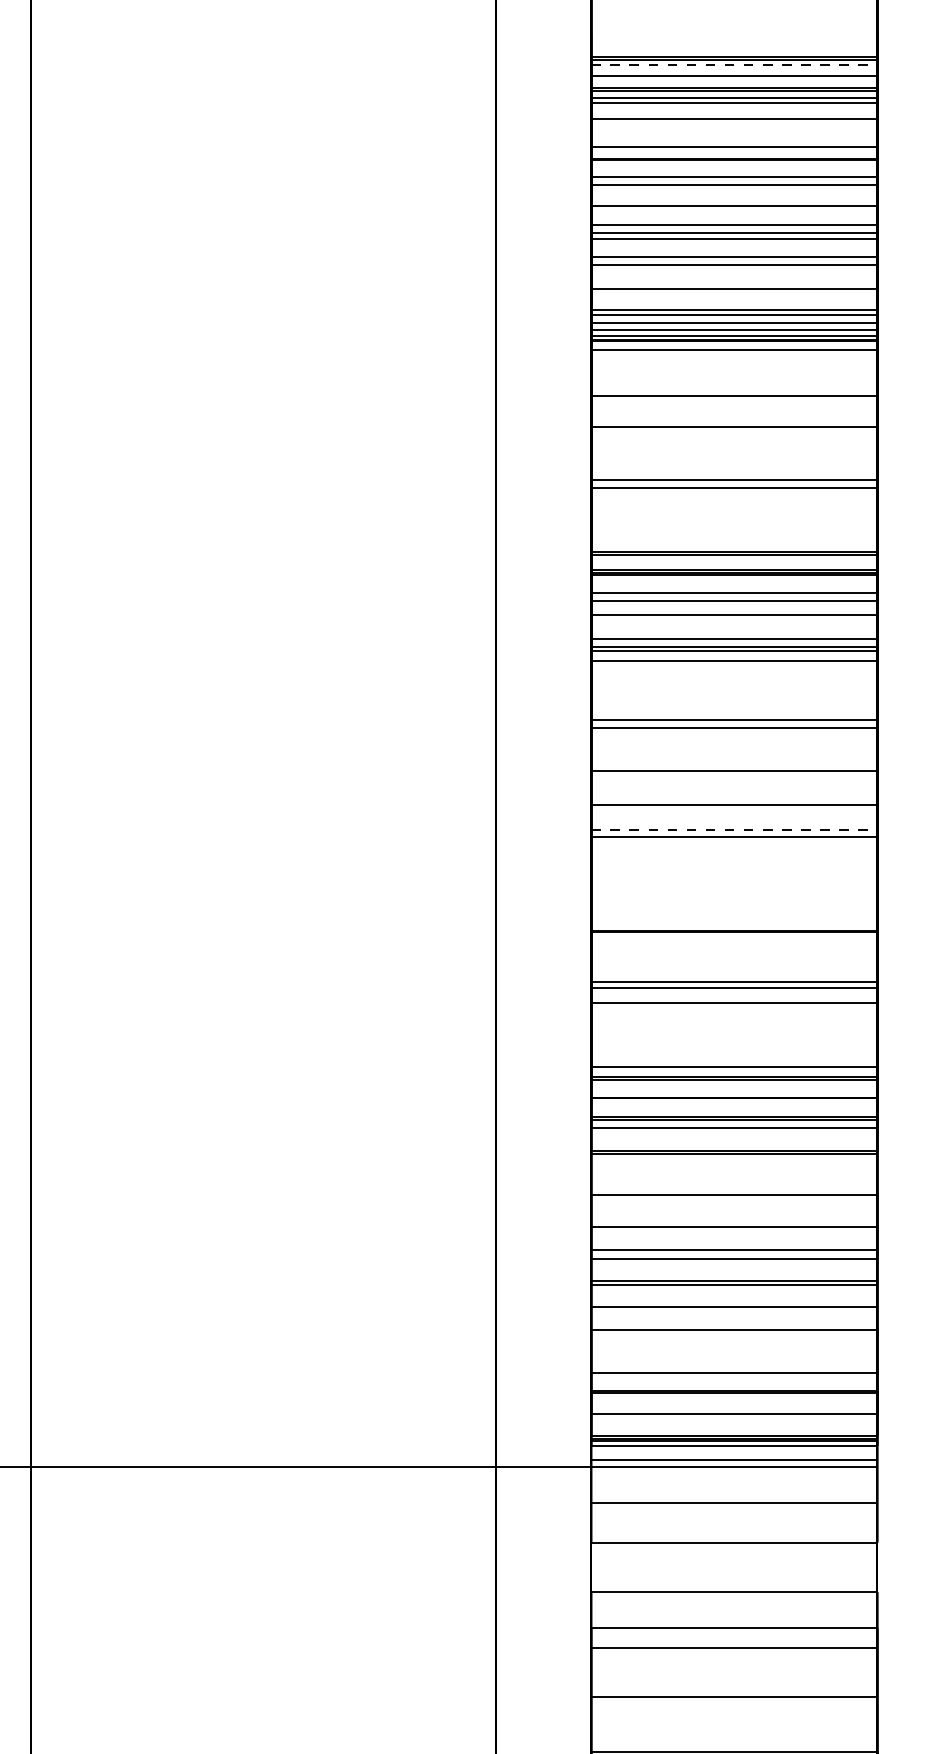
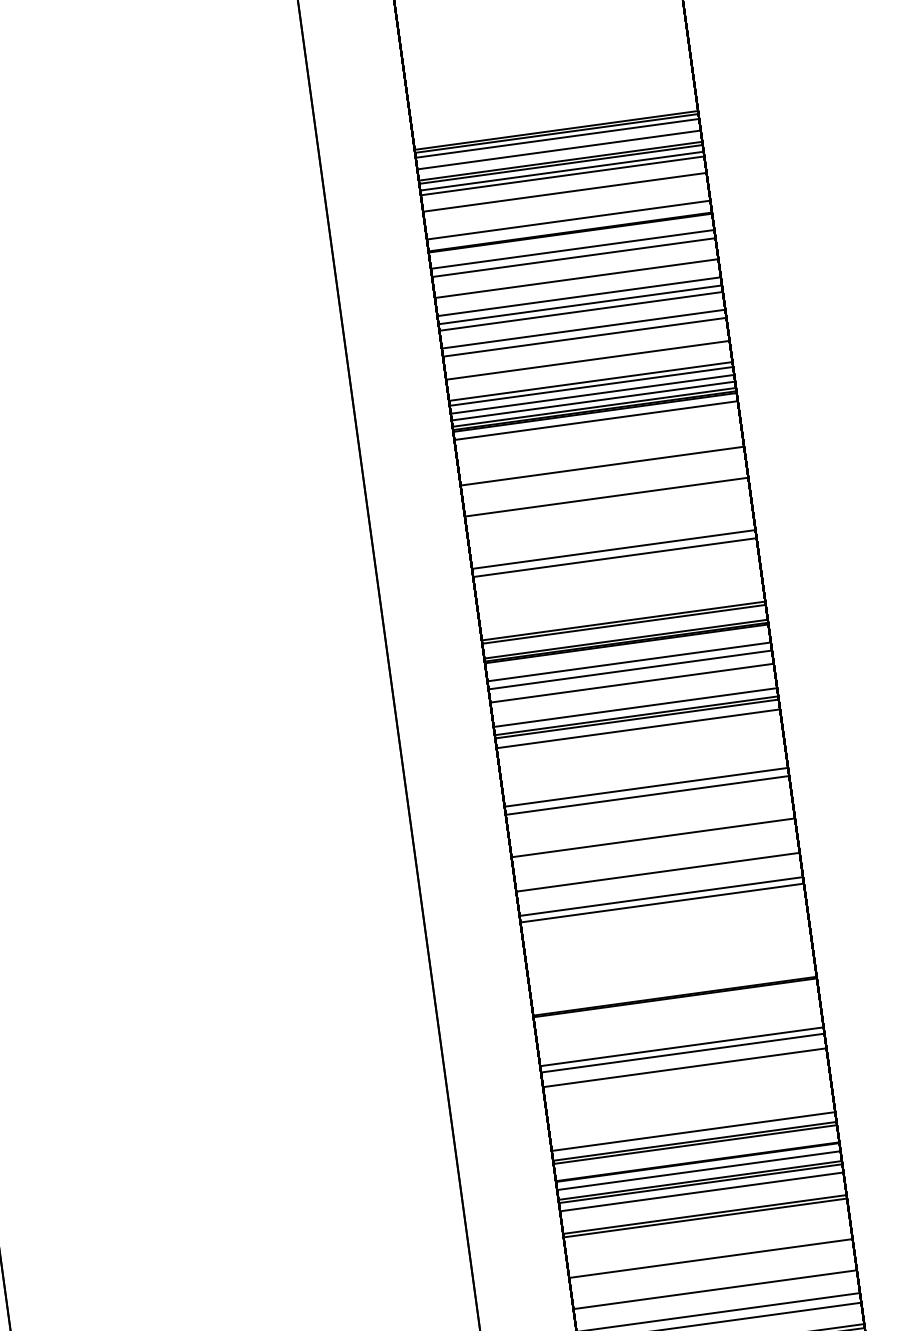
line: (734, 64) -> (557, 138), dashed -> solid
line: (734, 829) -> (661, 896), dashed -> solid
line: (734, 1106) -> (699, 1170), added

